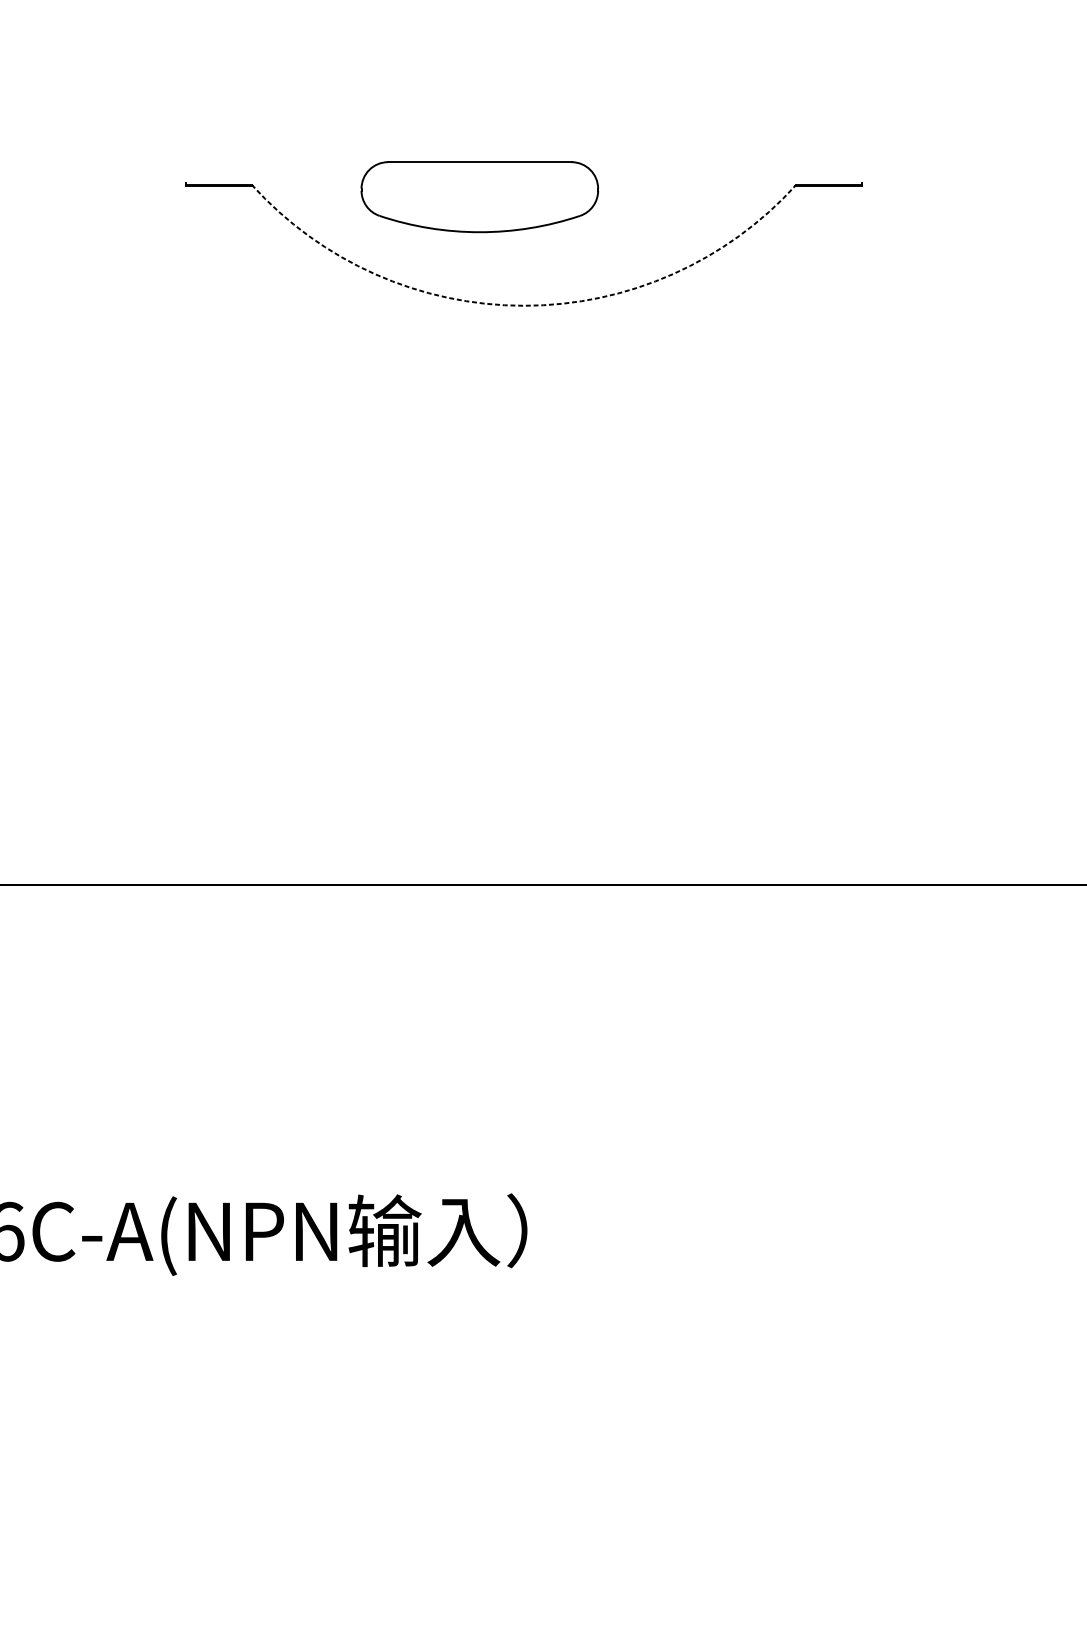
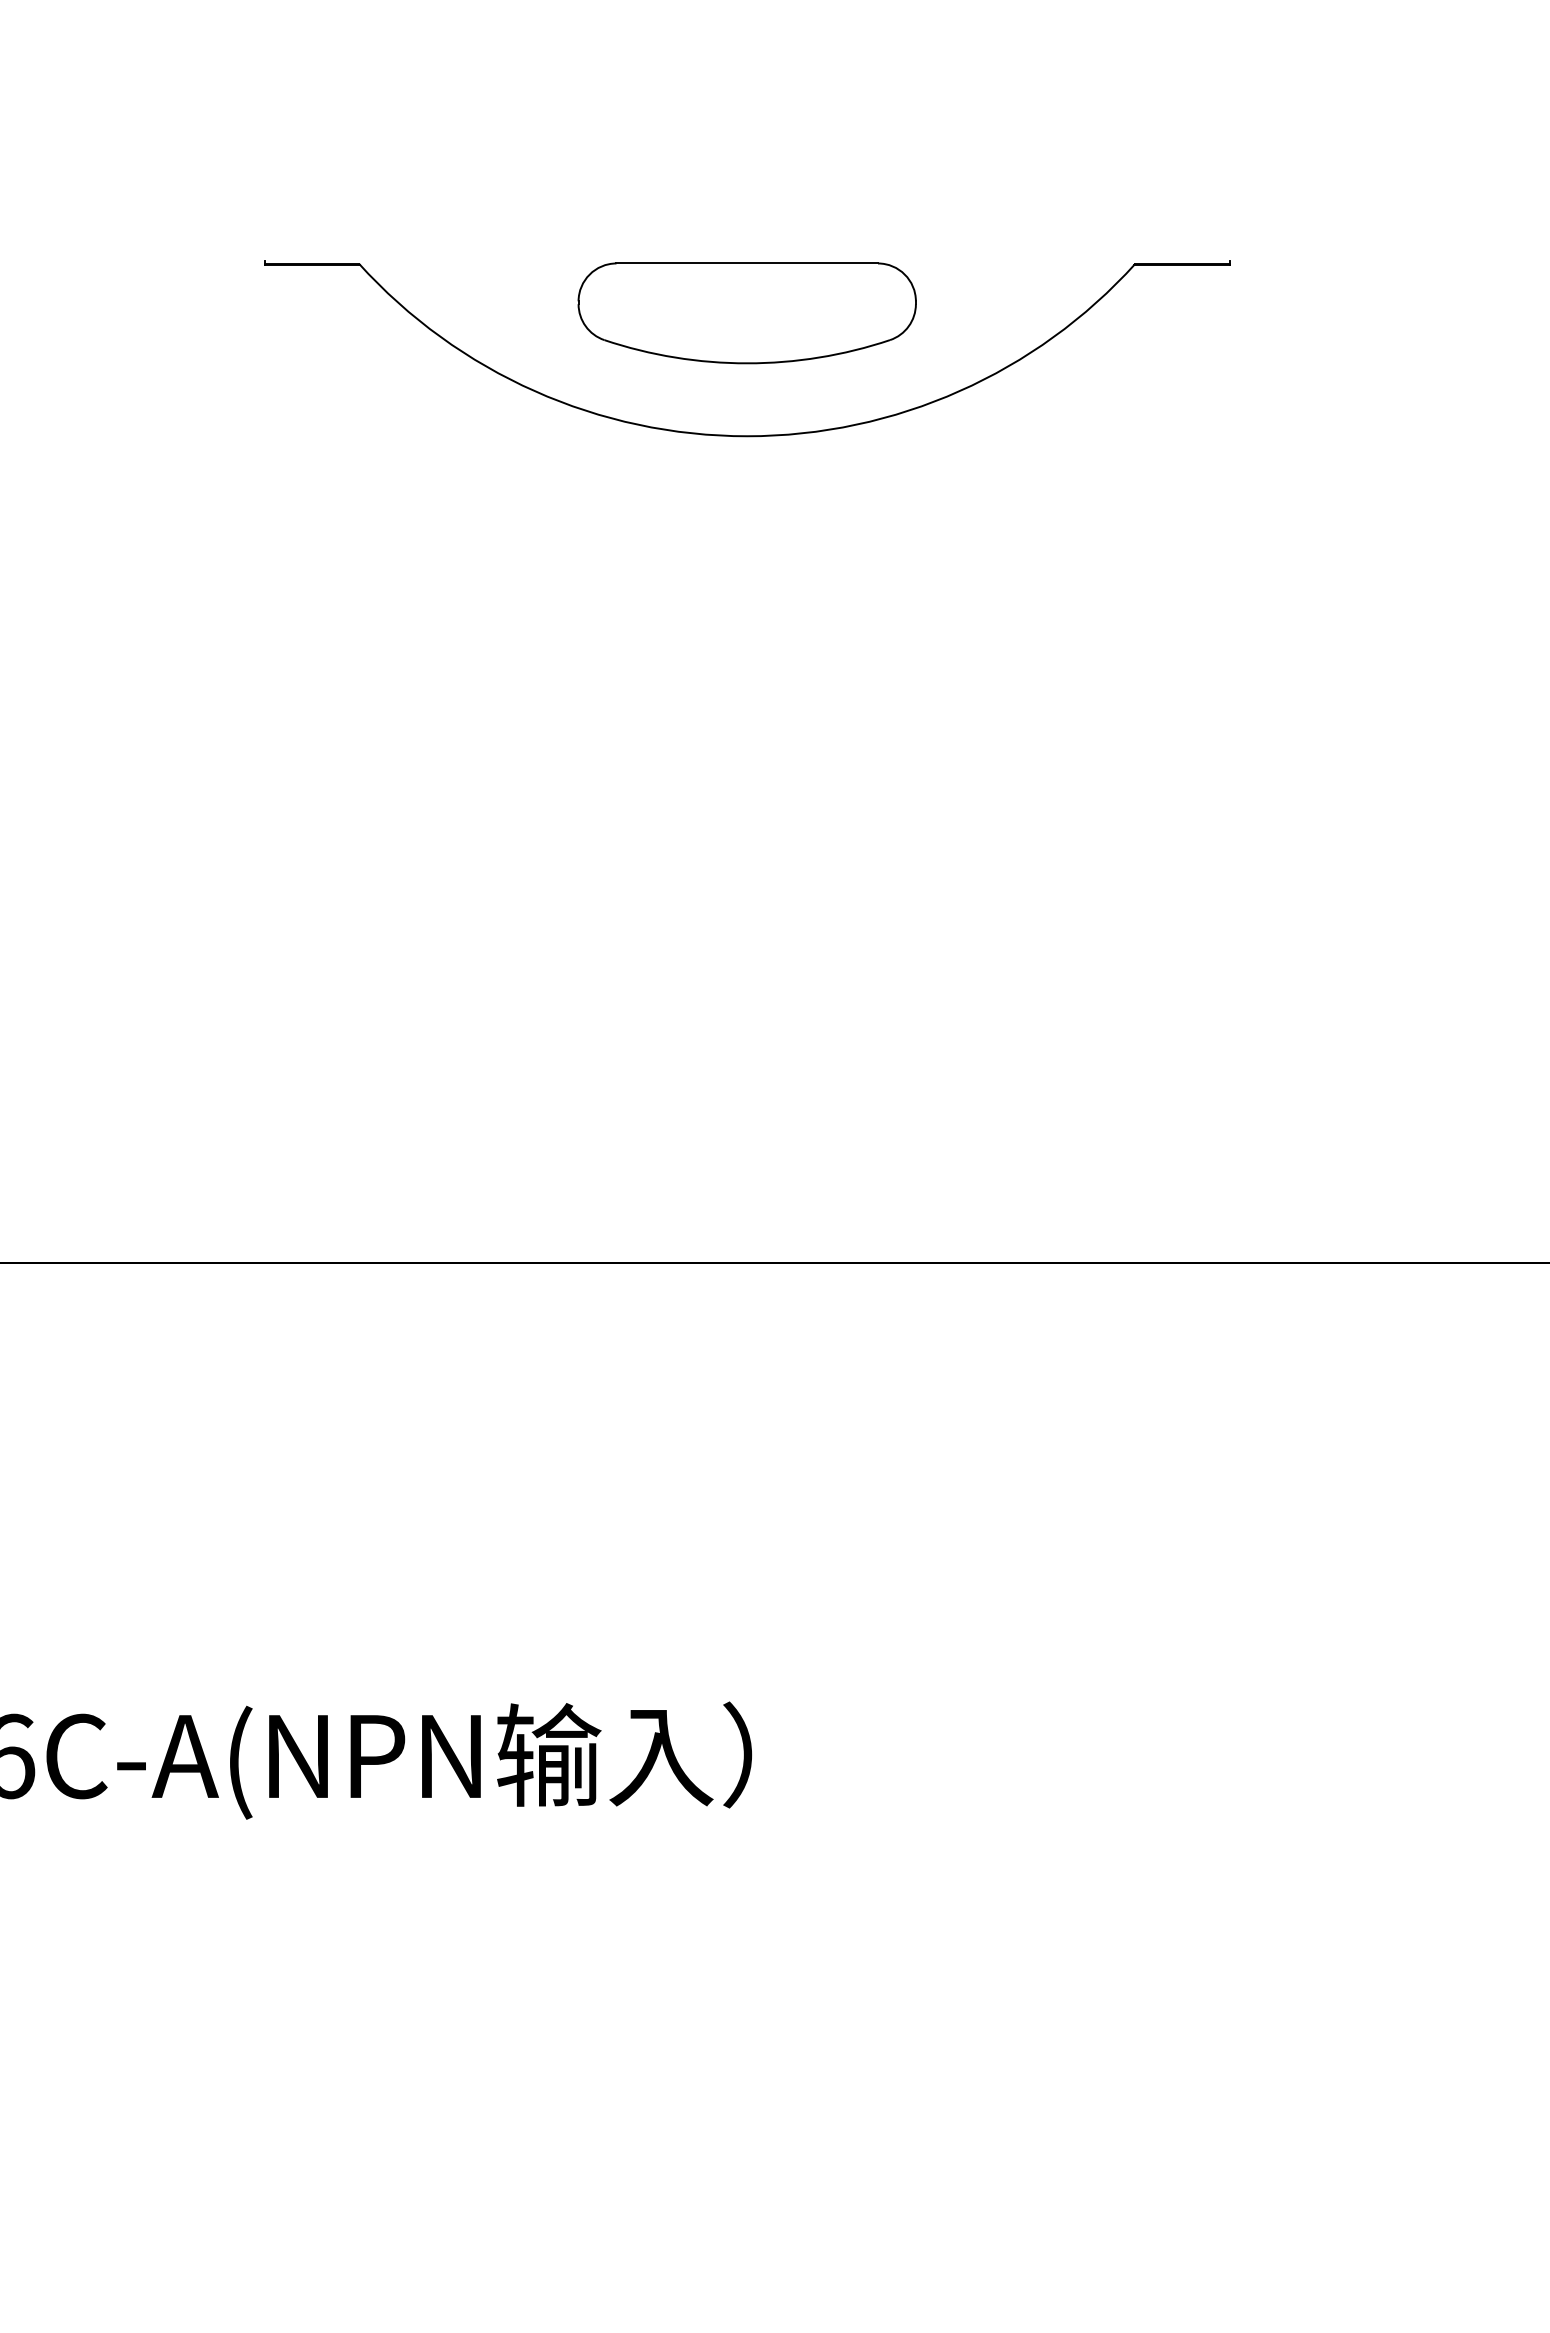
part: (479, 197) -> (746, 313), moved
arc: (524, 305) -> (747, 436), dashed -> solid

